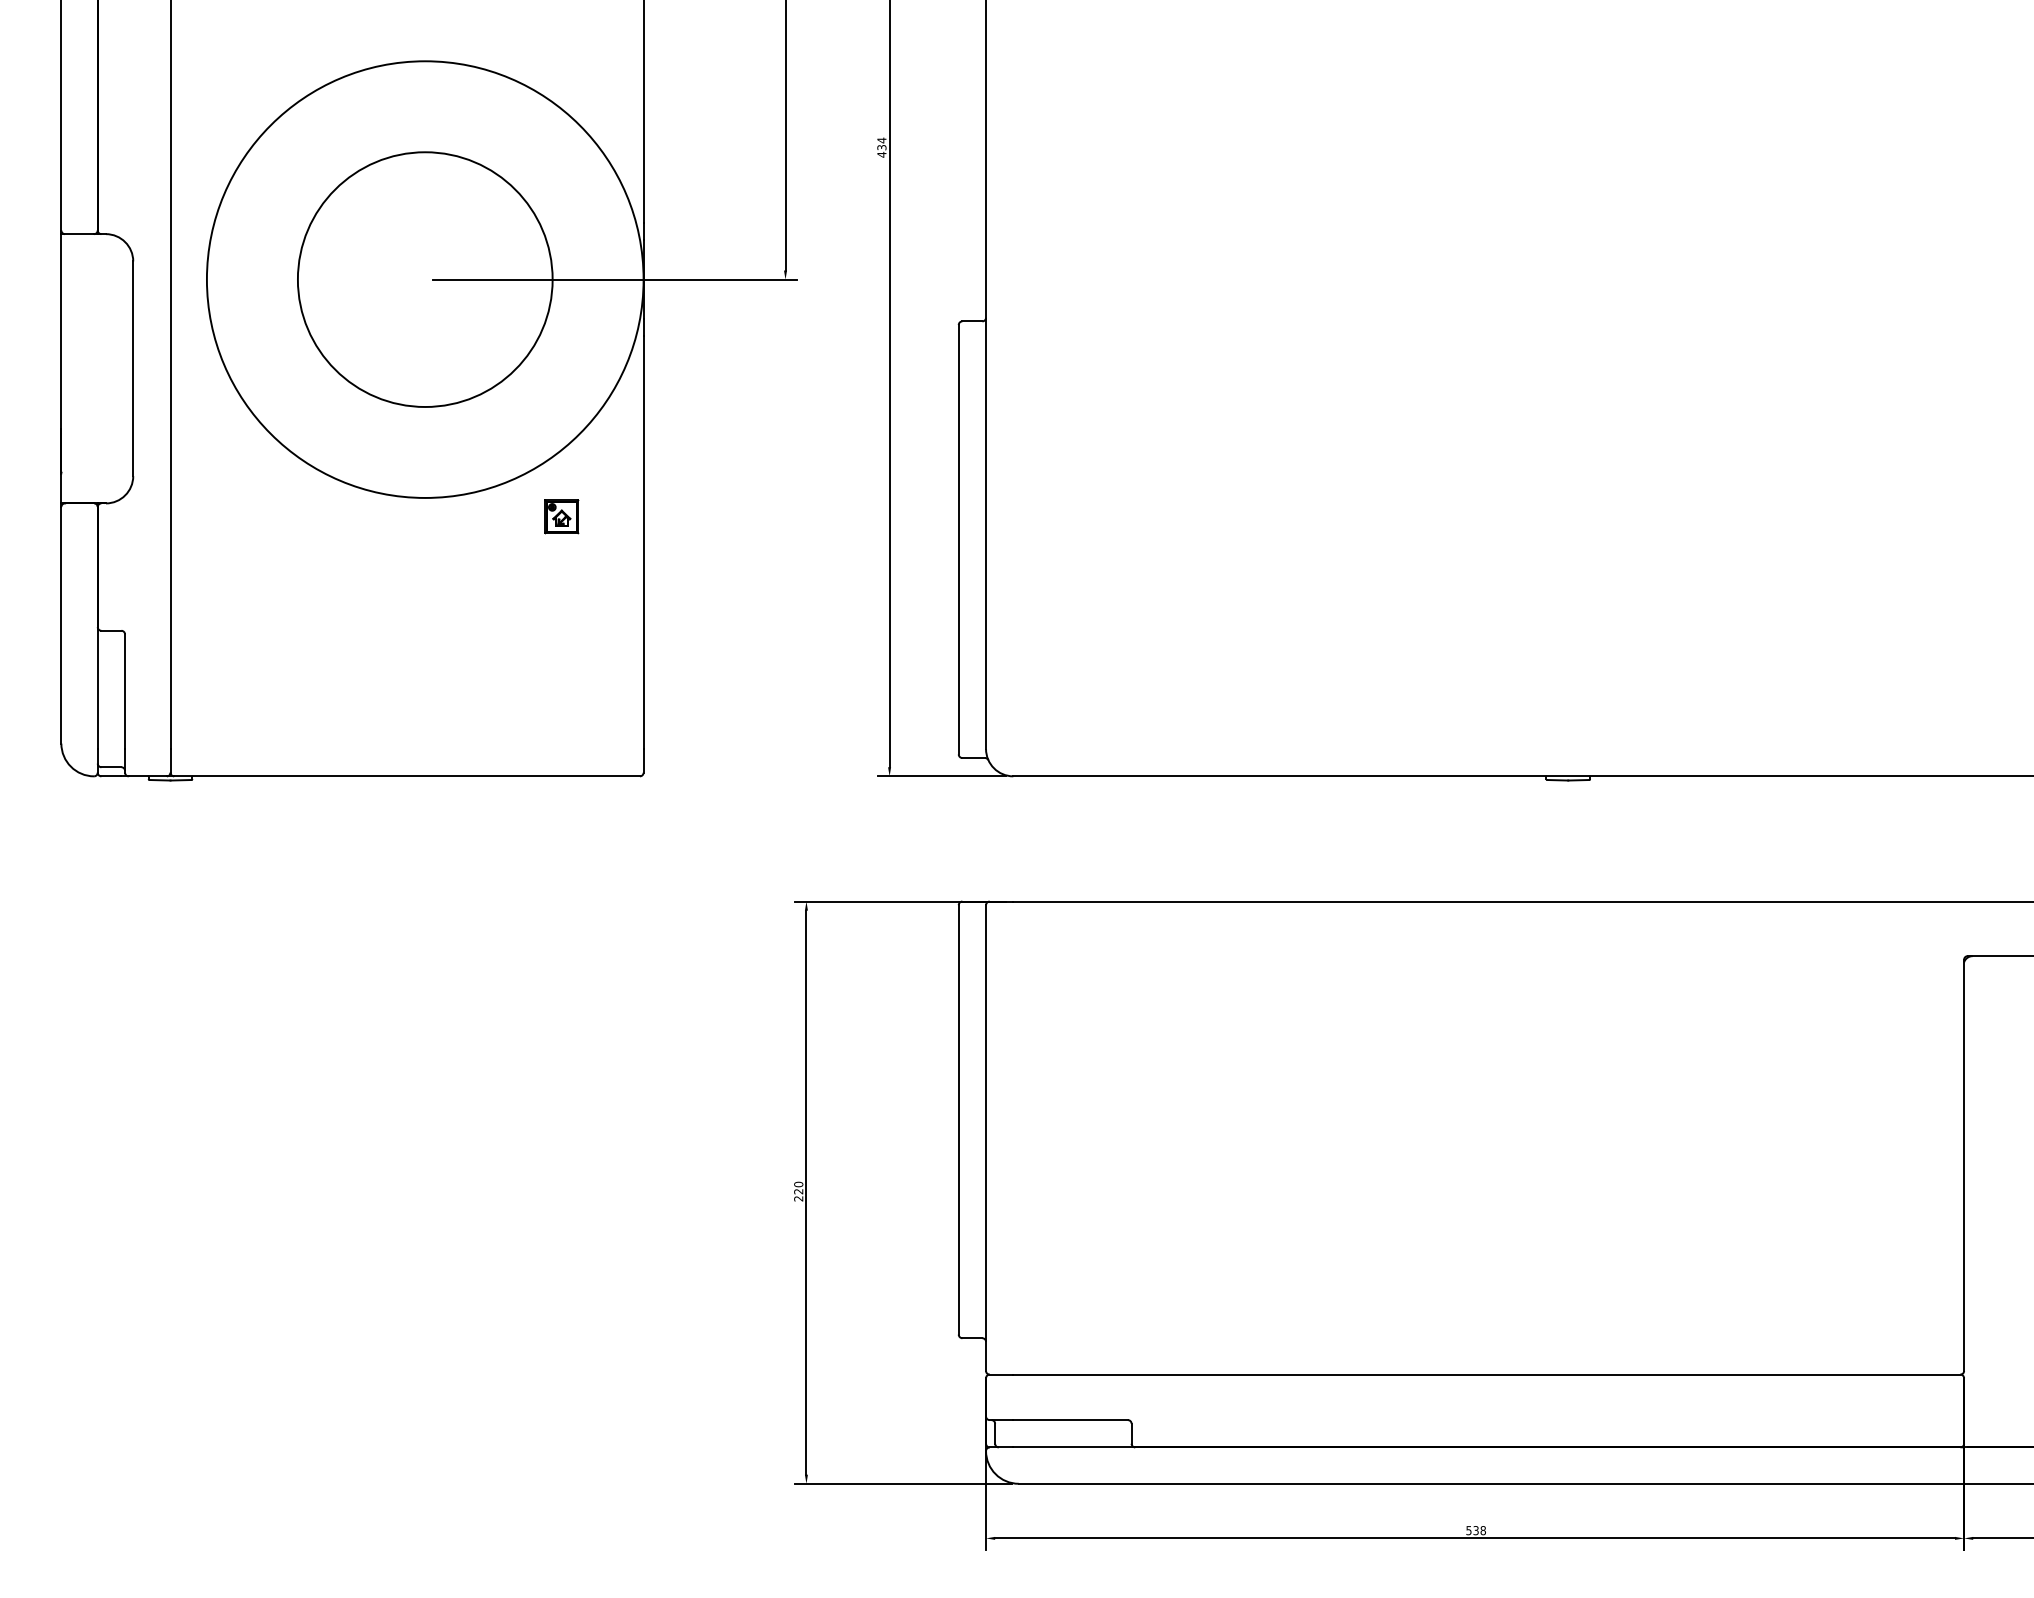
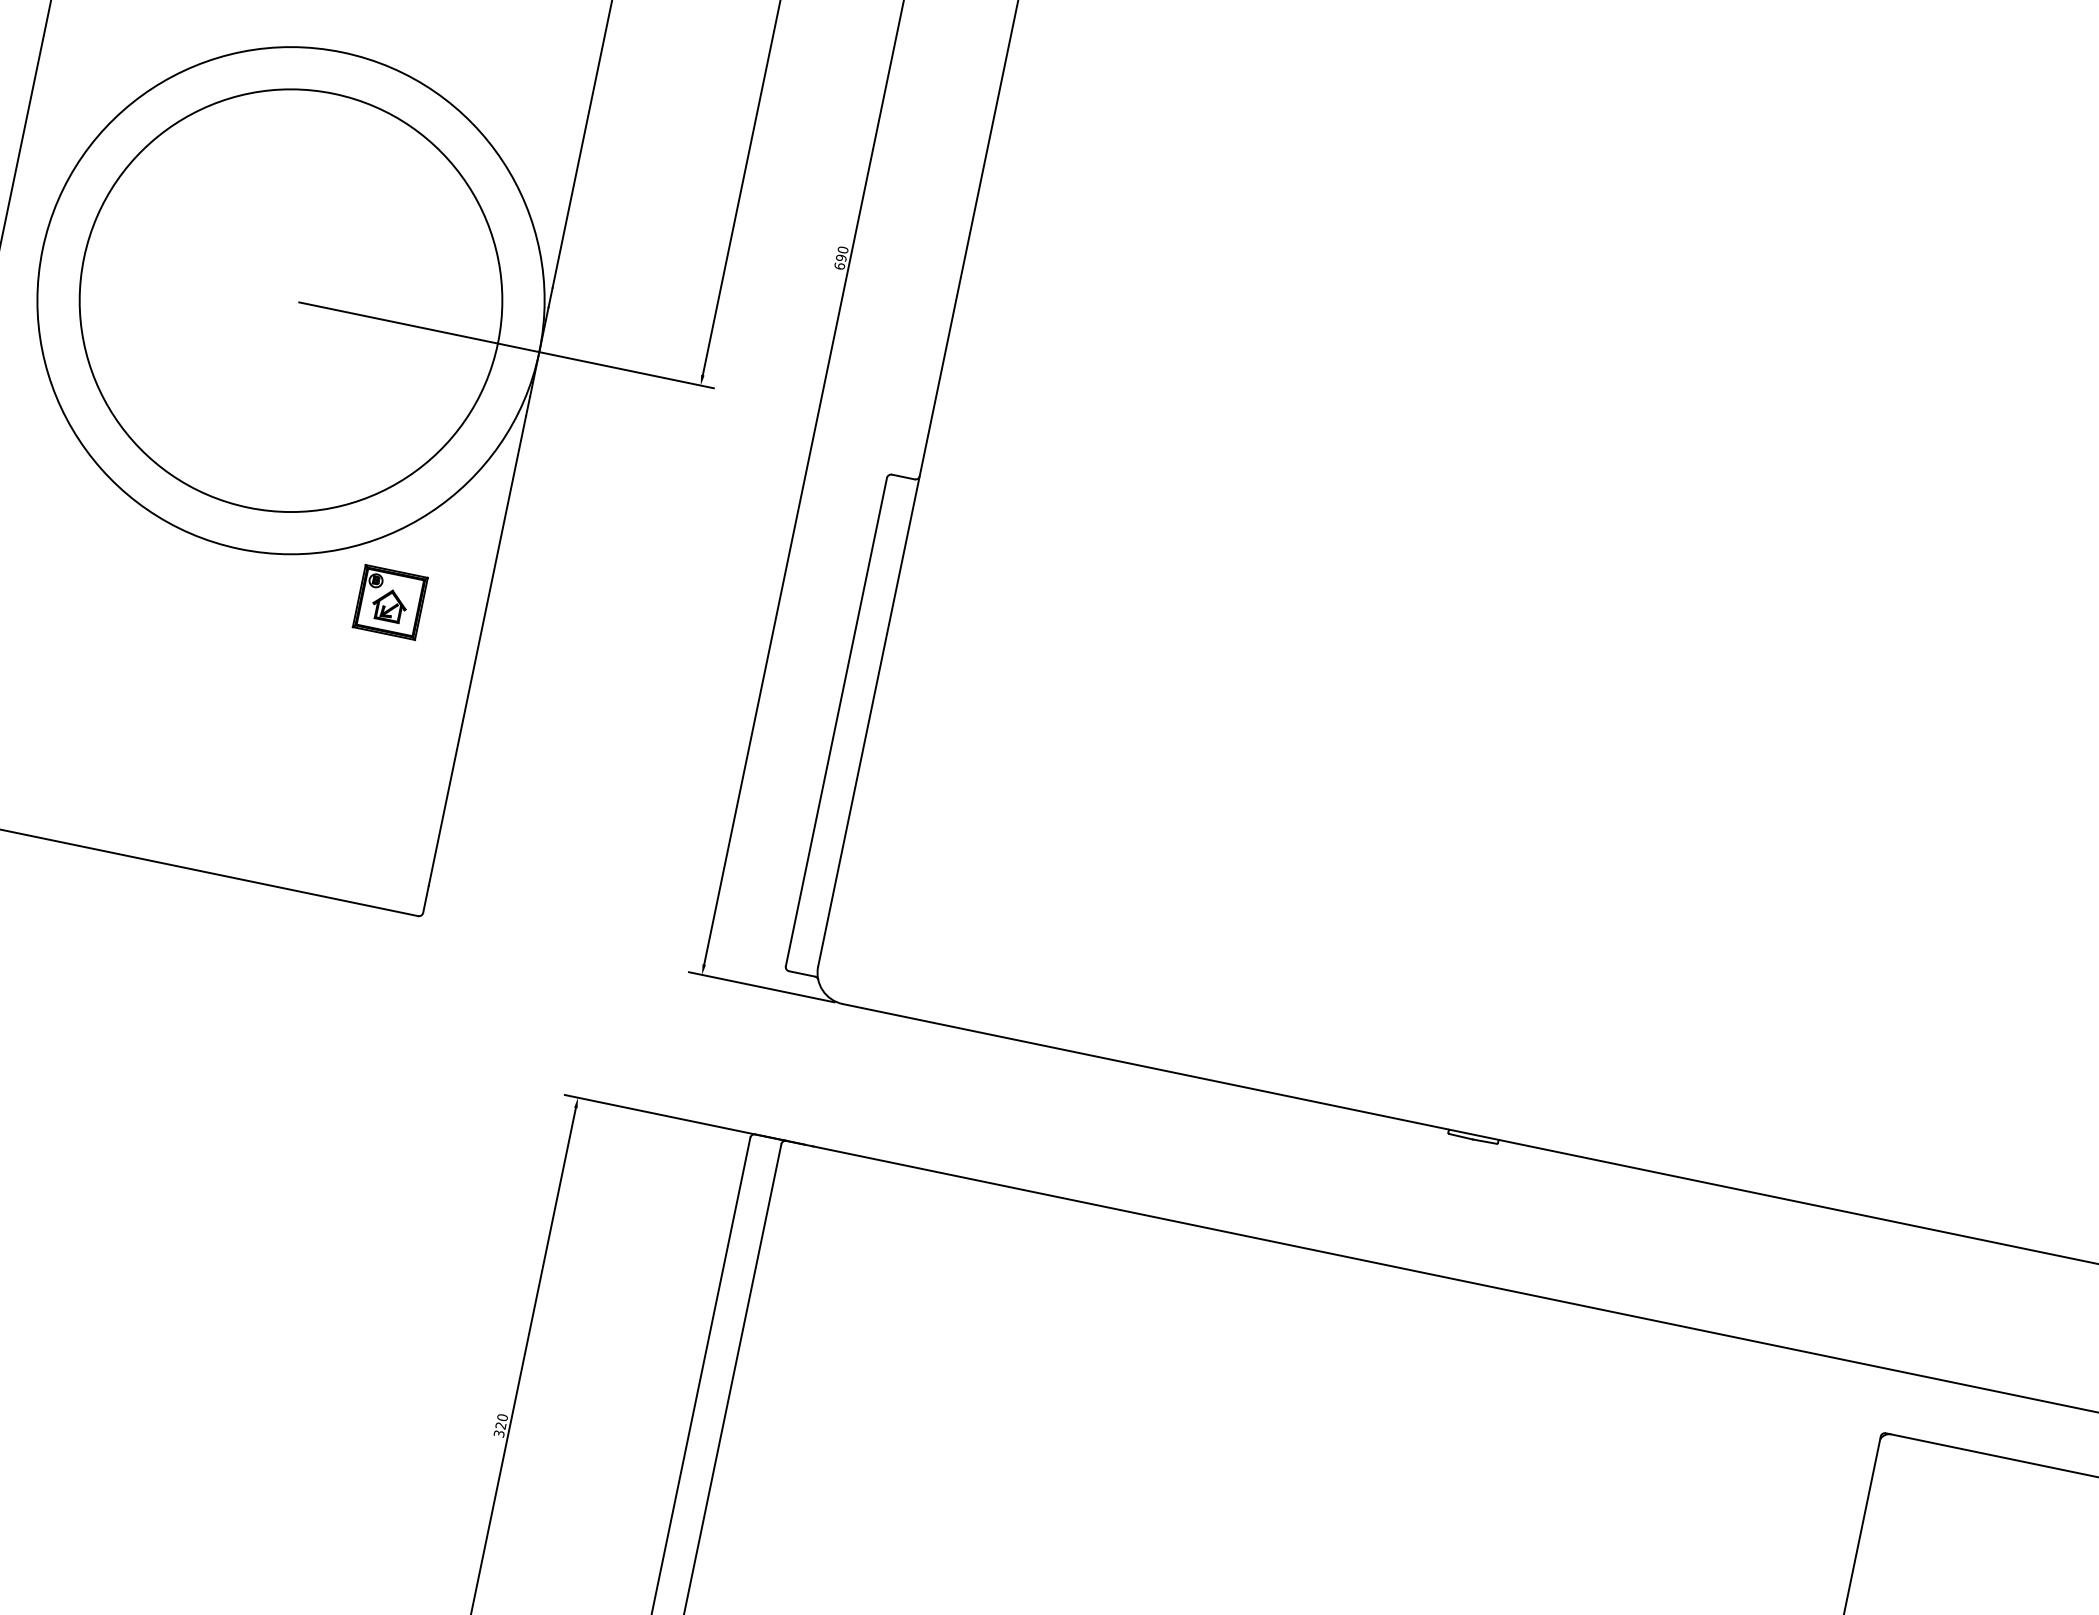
text: (881, 147) -> (840, 257), 434 -> 690
circle: (425, 279) -> (291, 300), size x1.43
part: (561, 516) -> (390, 602), size x1.67
text: (798, 1198) -> (499, 1433), 220 -> 320

